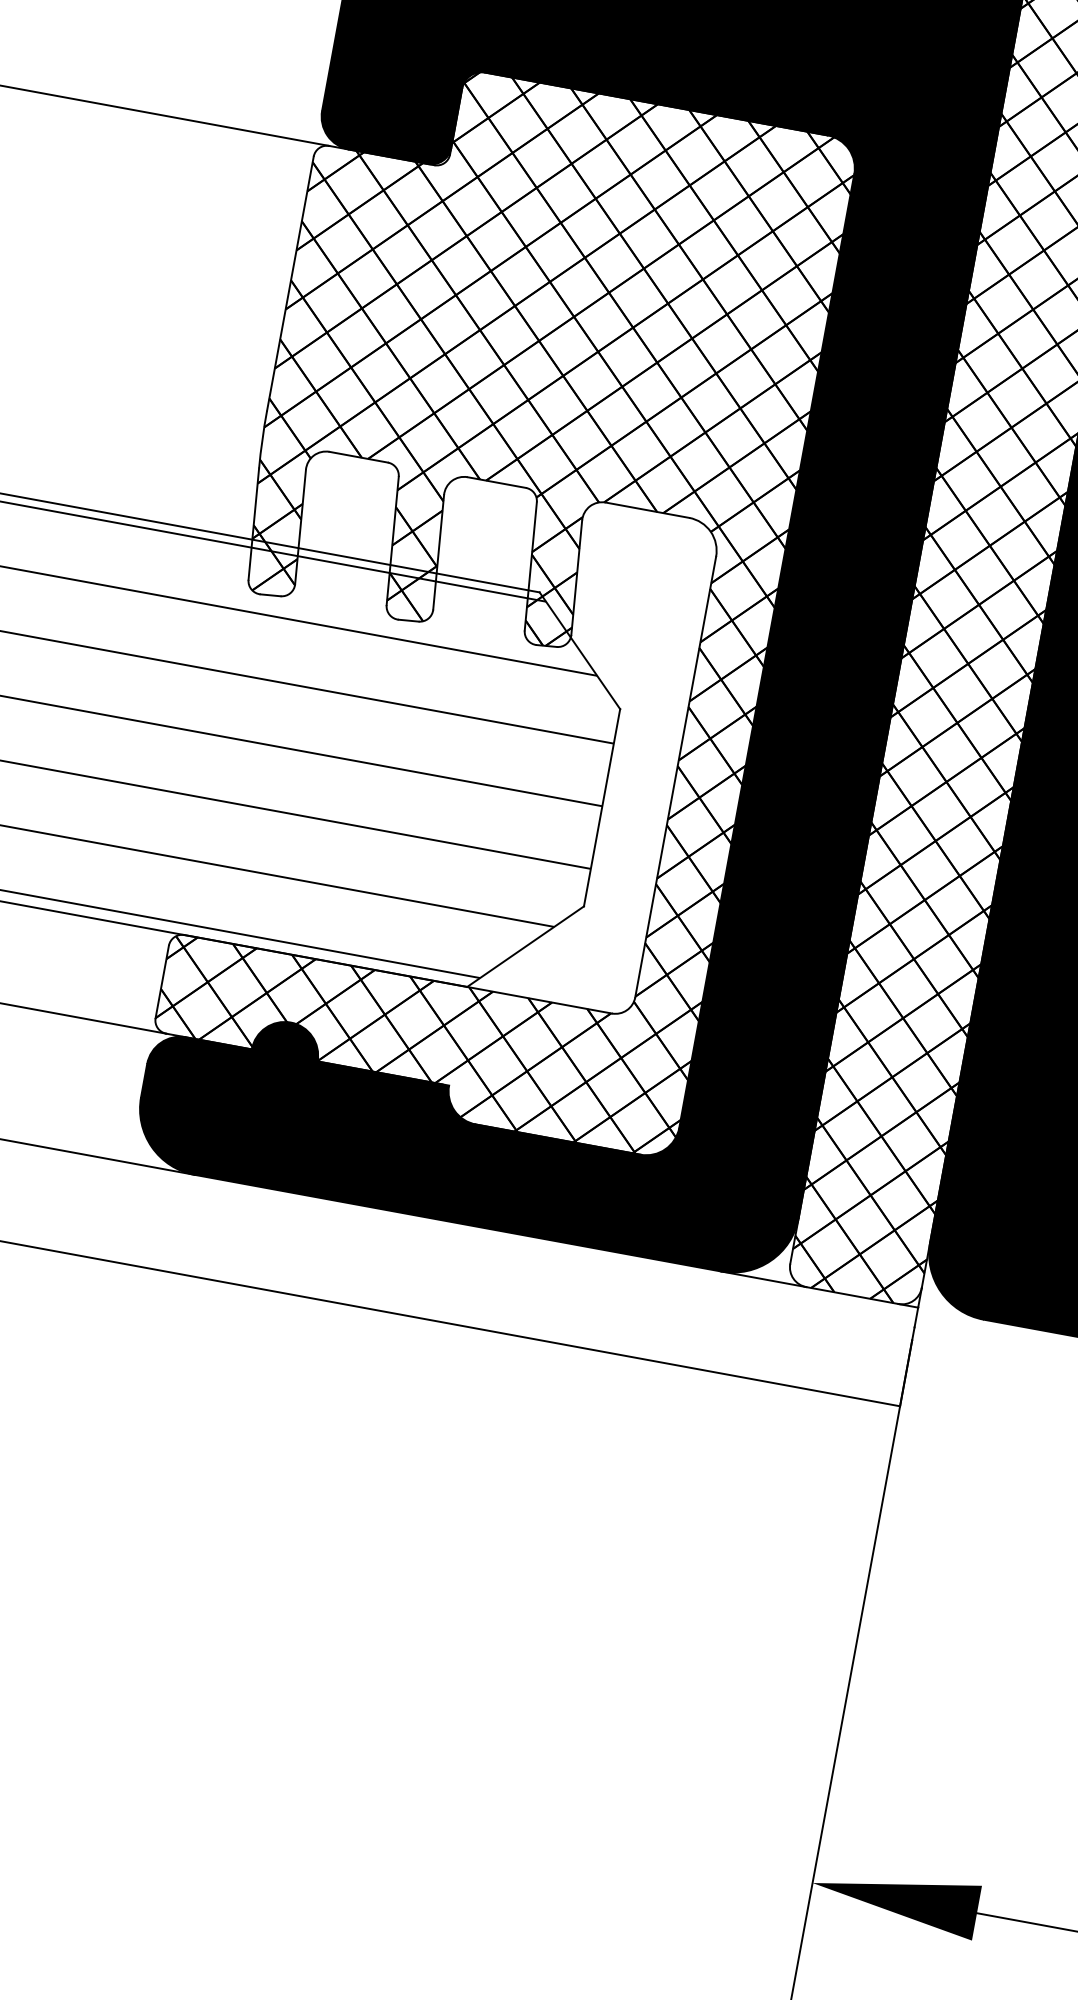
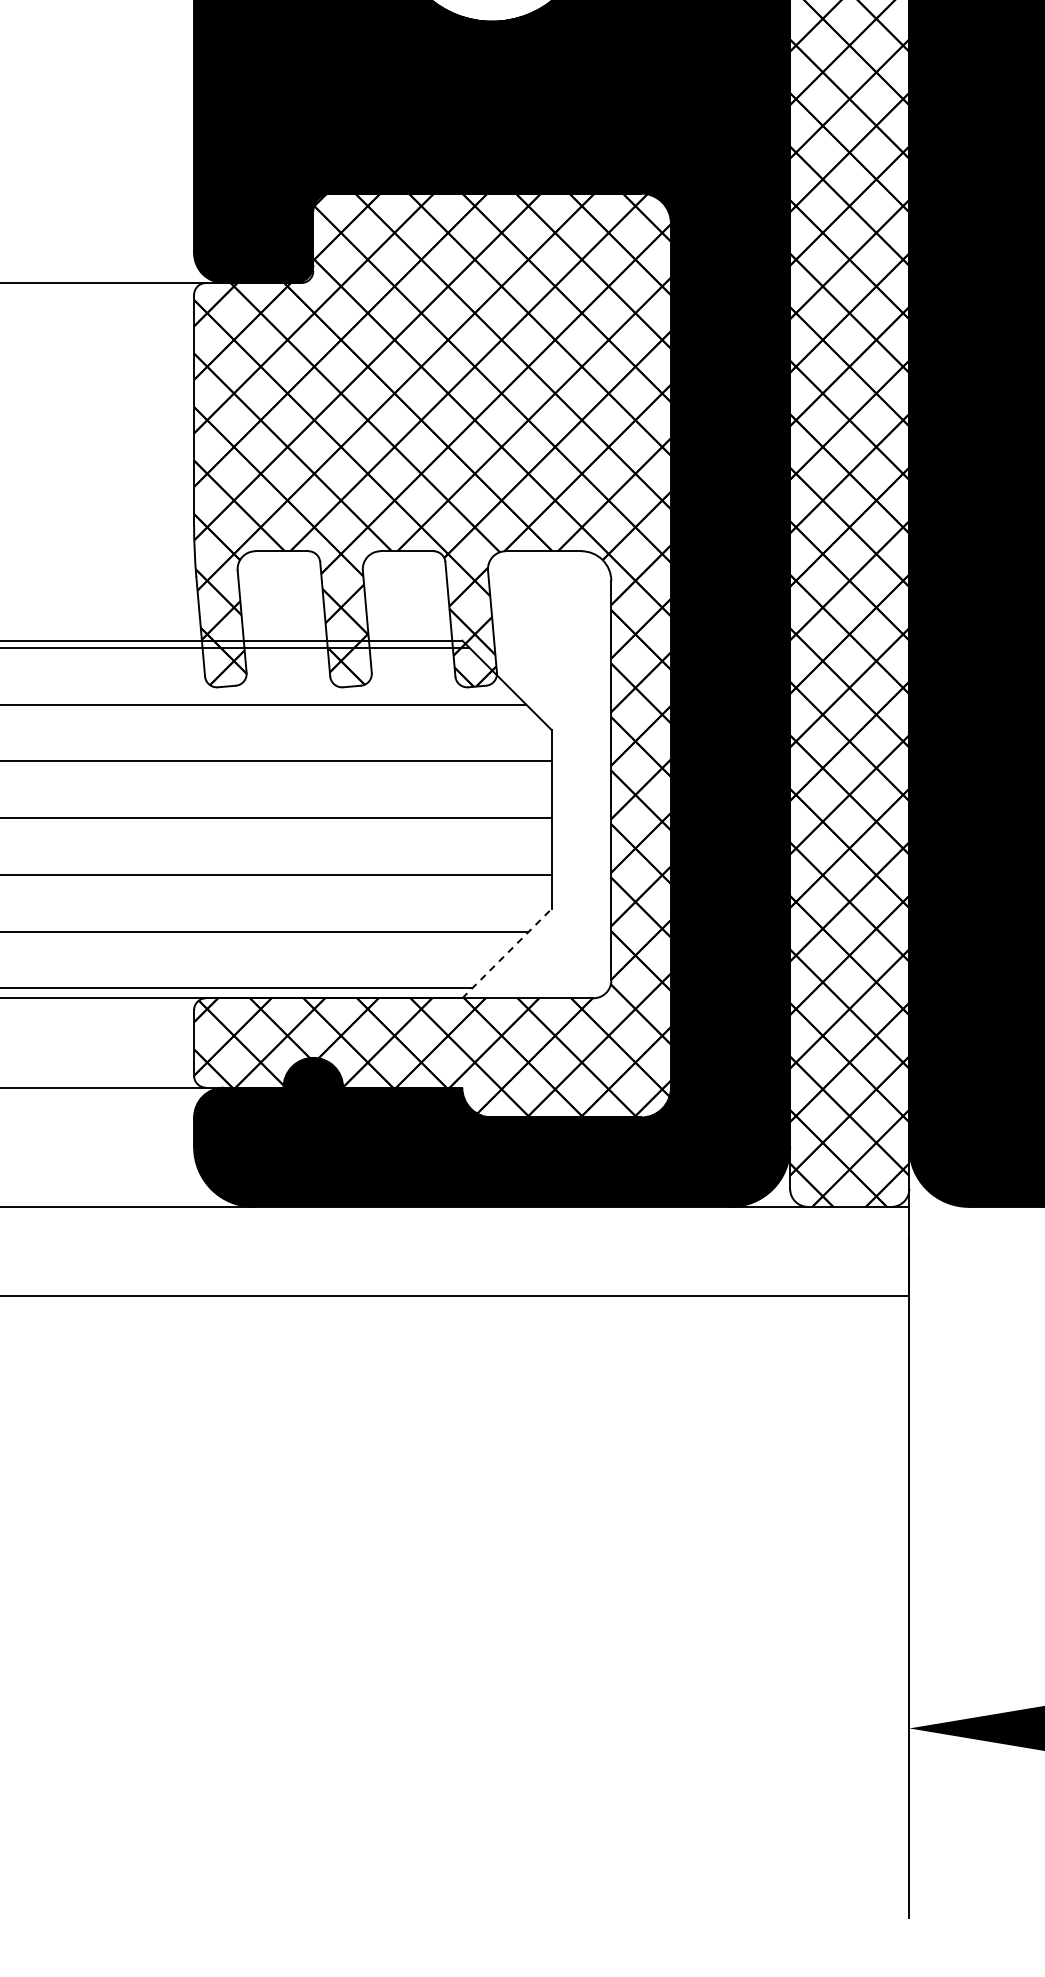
line: (526, 946) -> (507, 953), solid -> dashed

